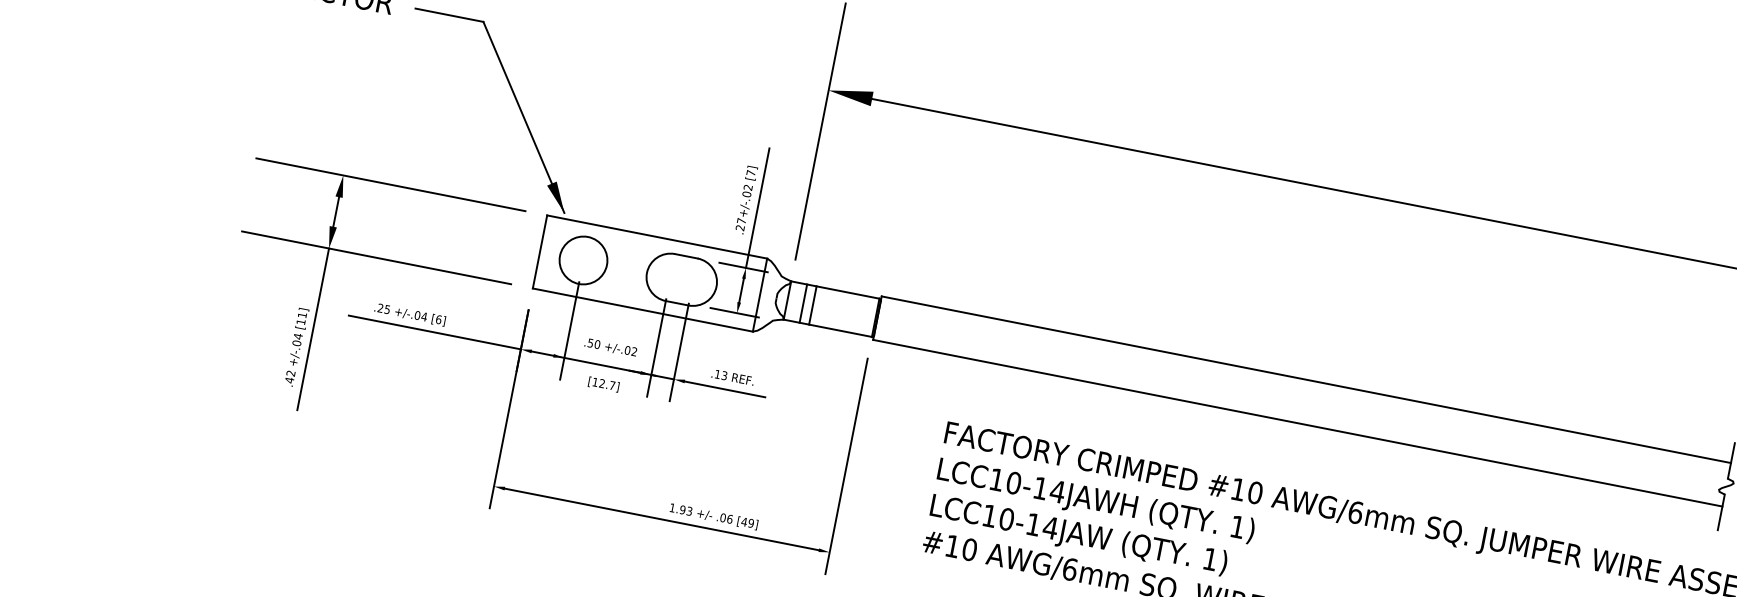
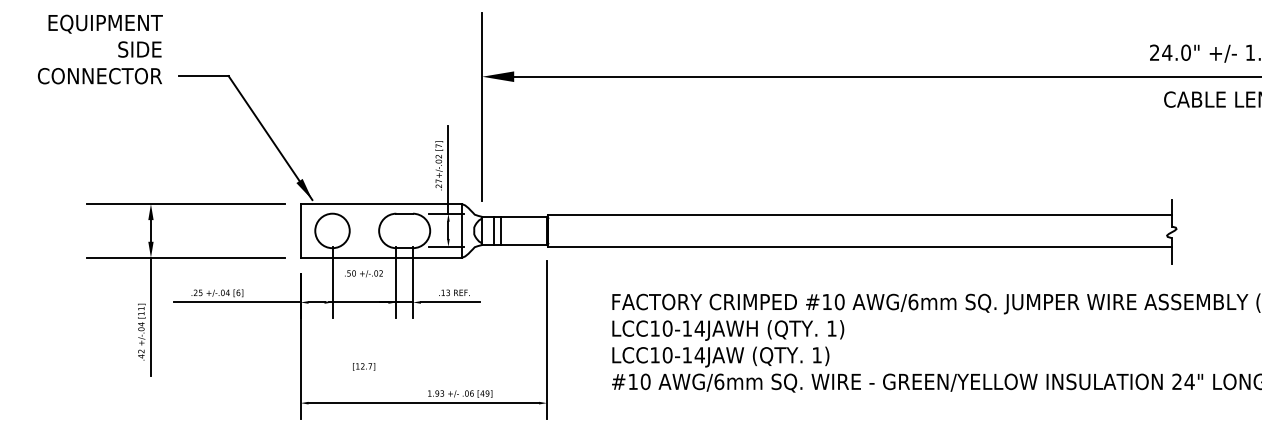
text: (610, 347) -> (363, 273), moved
text: (604, 384) -> (364, 366), moved

